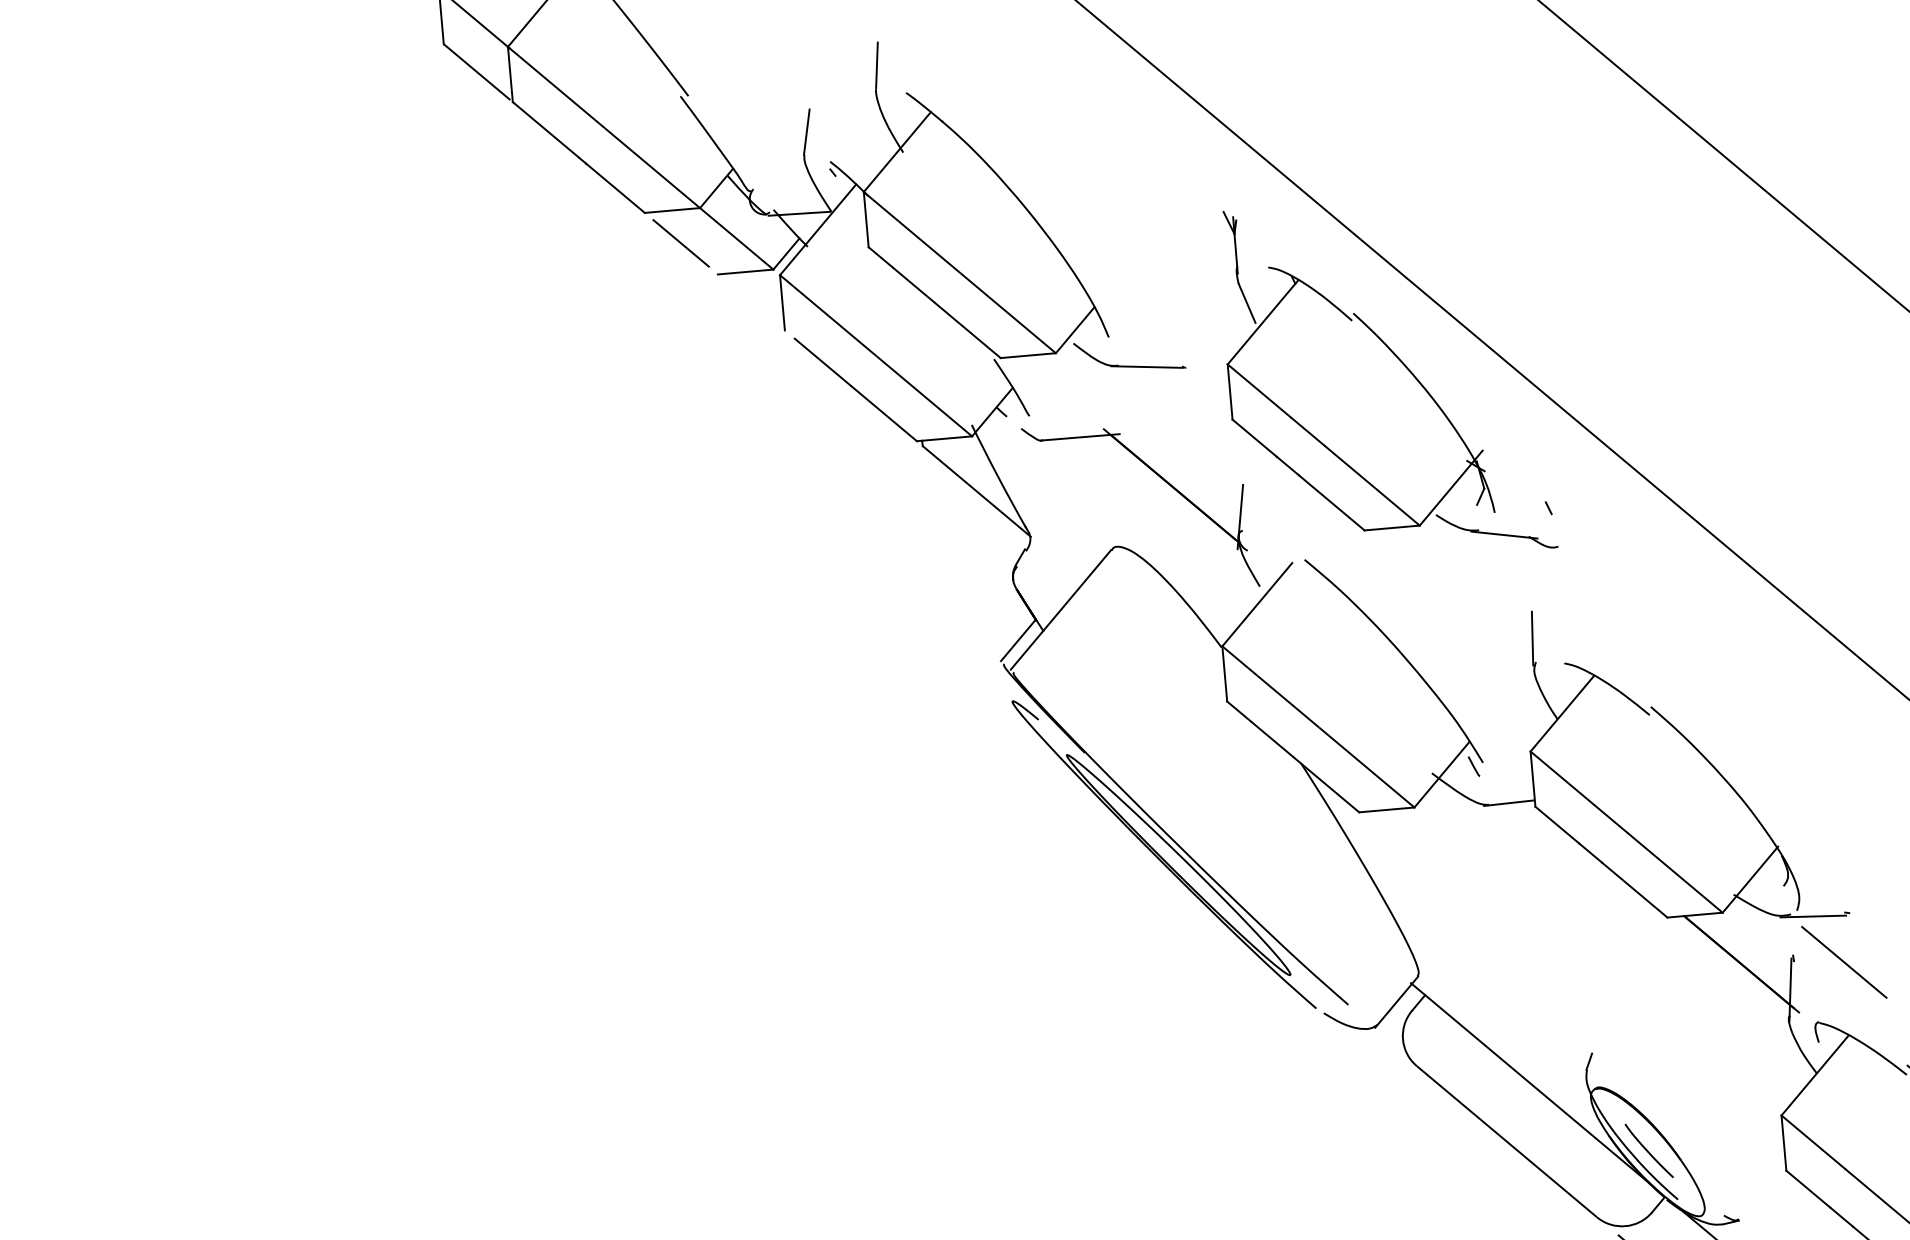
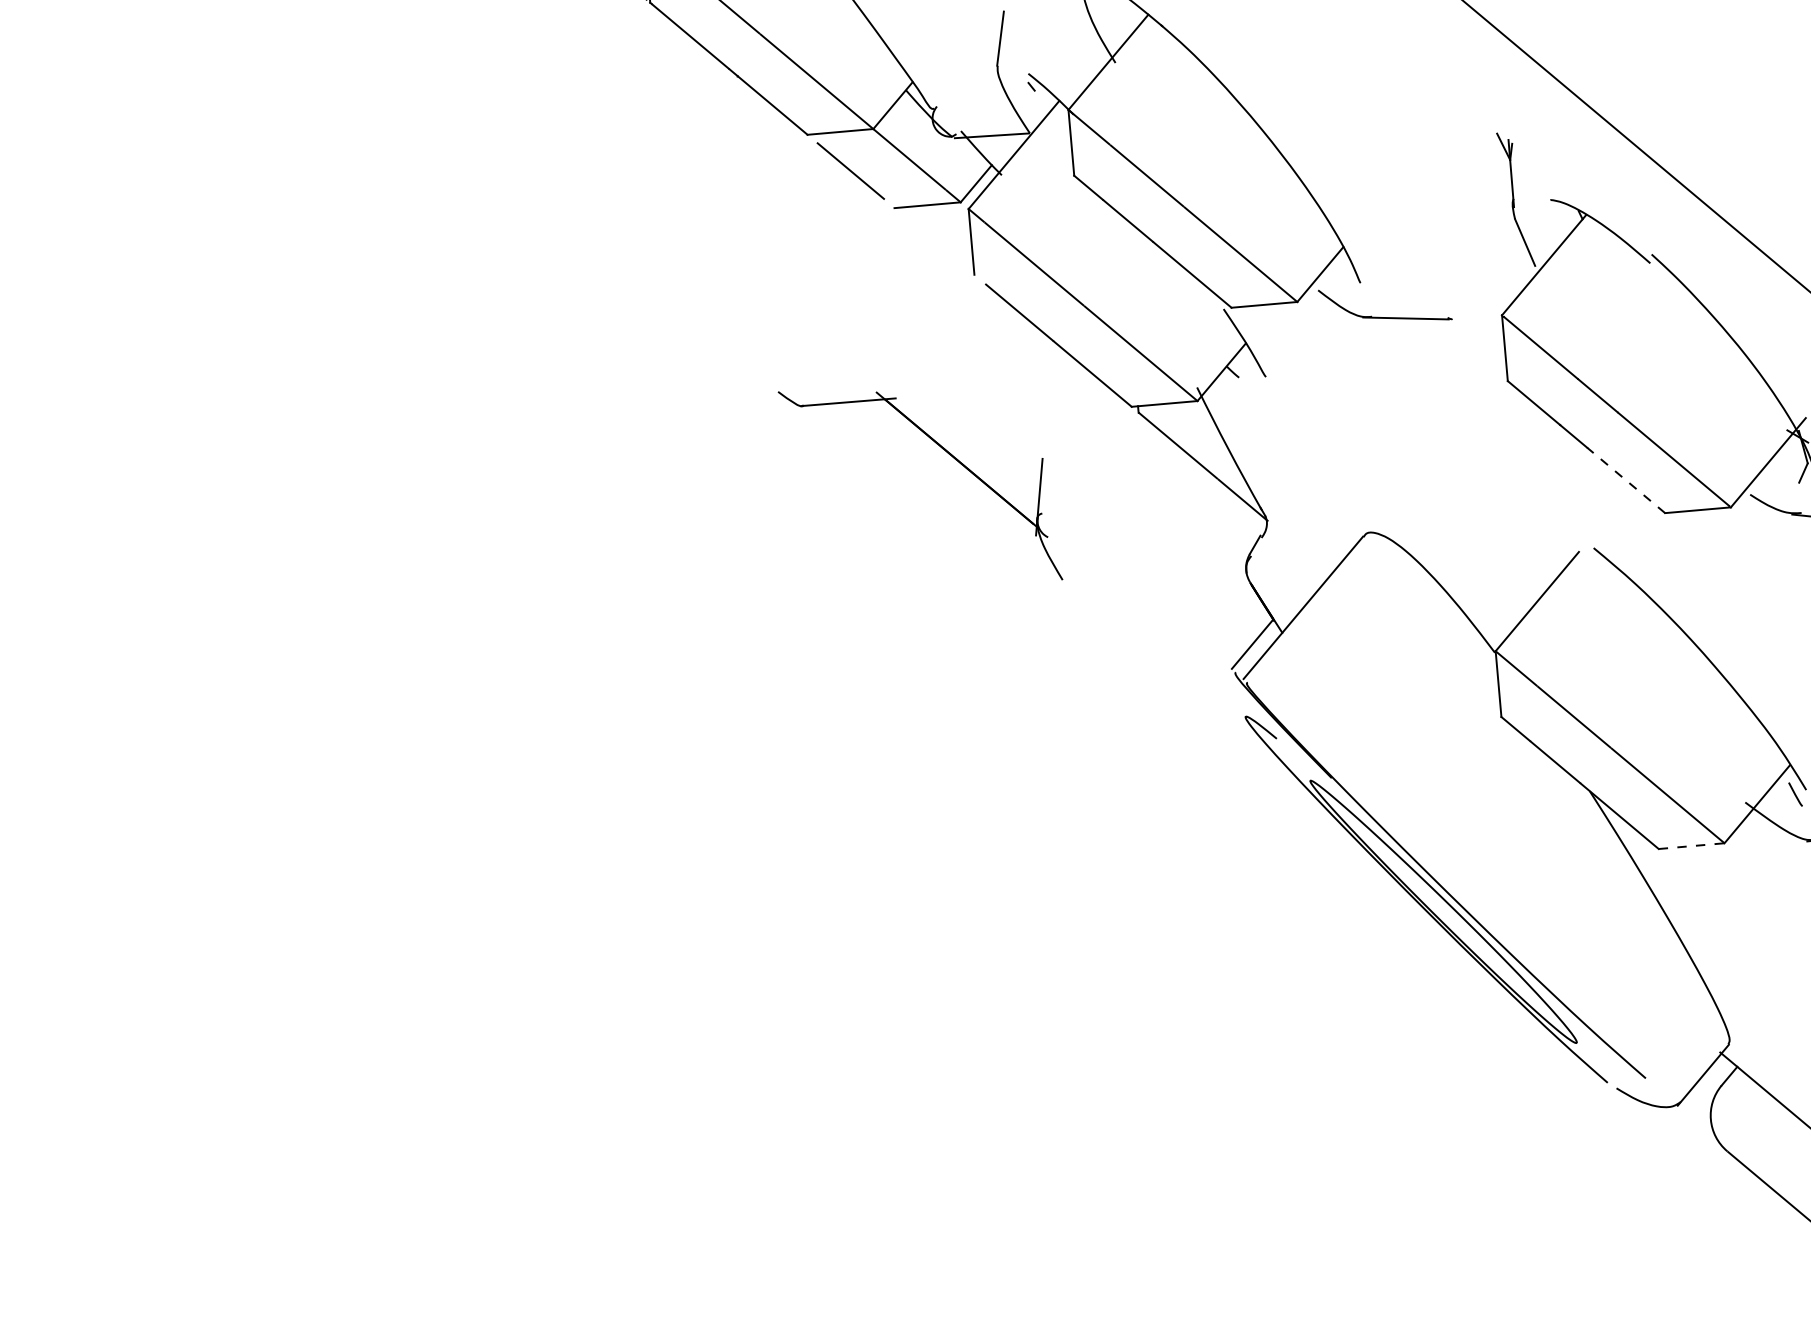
part: (1160, 478) -> (944, 451), moved
line: (1331, 502) -> (1625, 479), solid -> dashed
line: (1386, 809) -> (1691, 845), solid -> dashed

